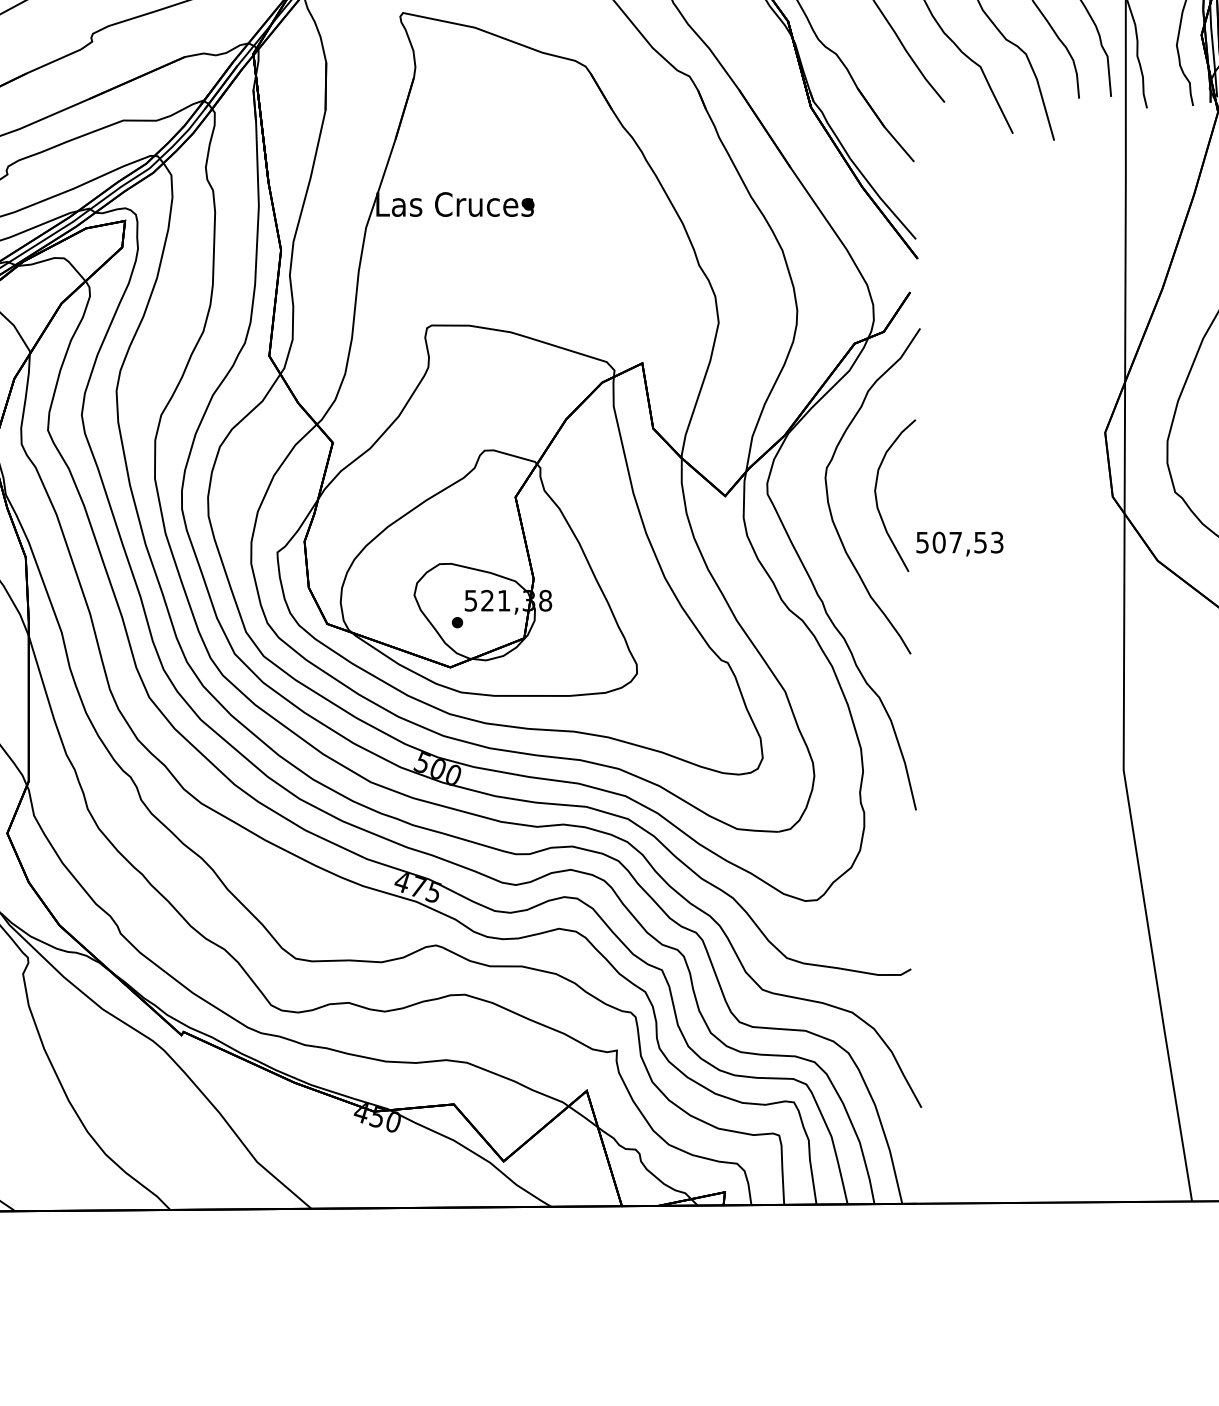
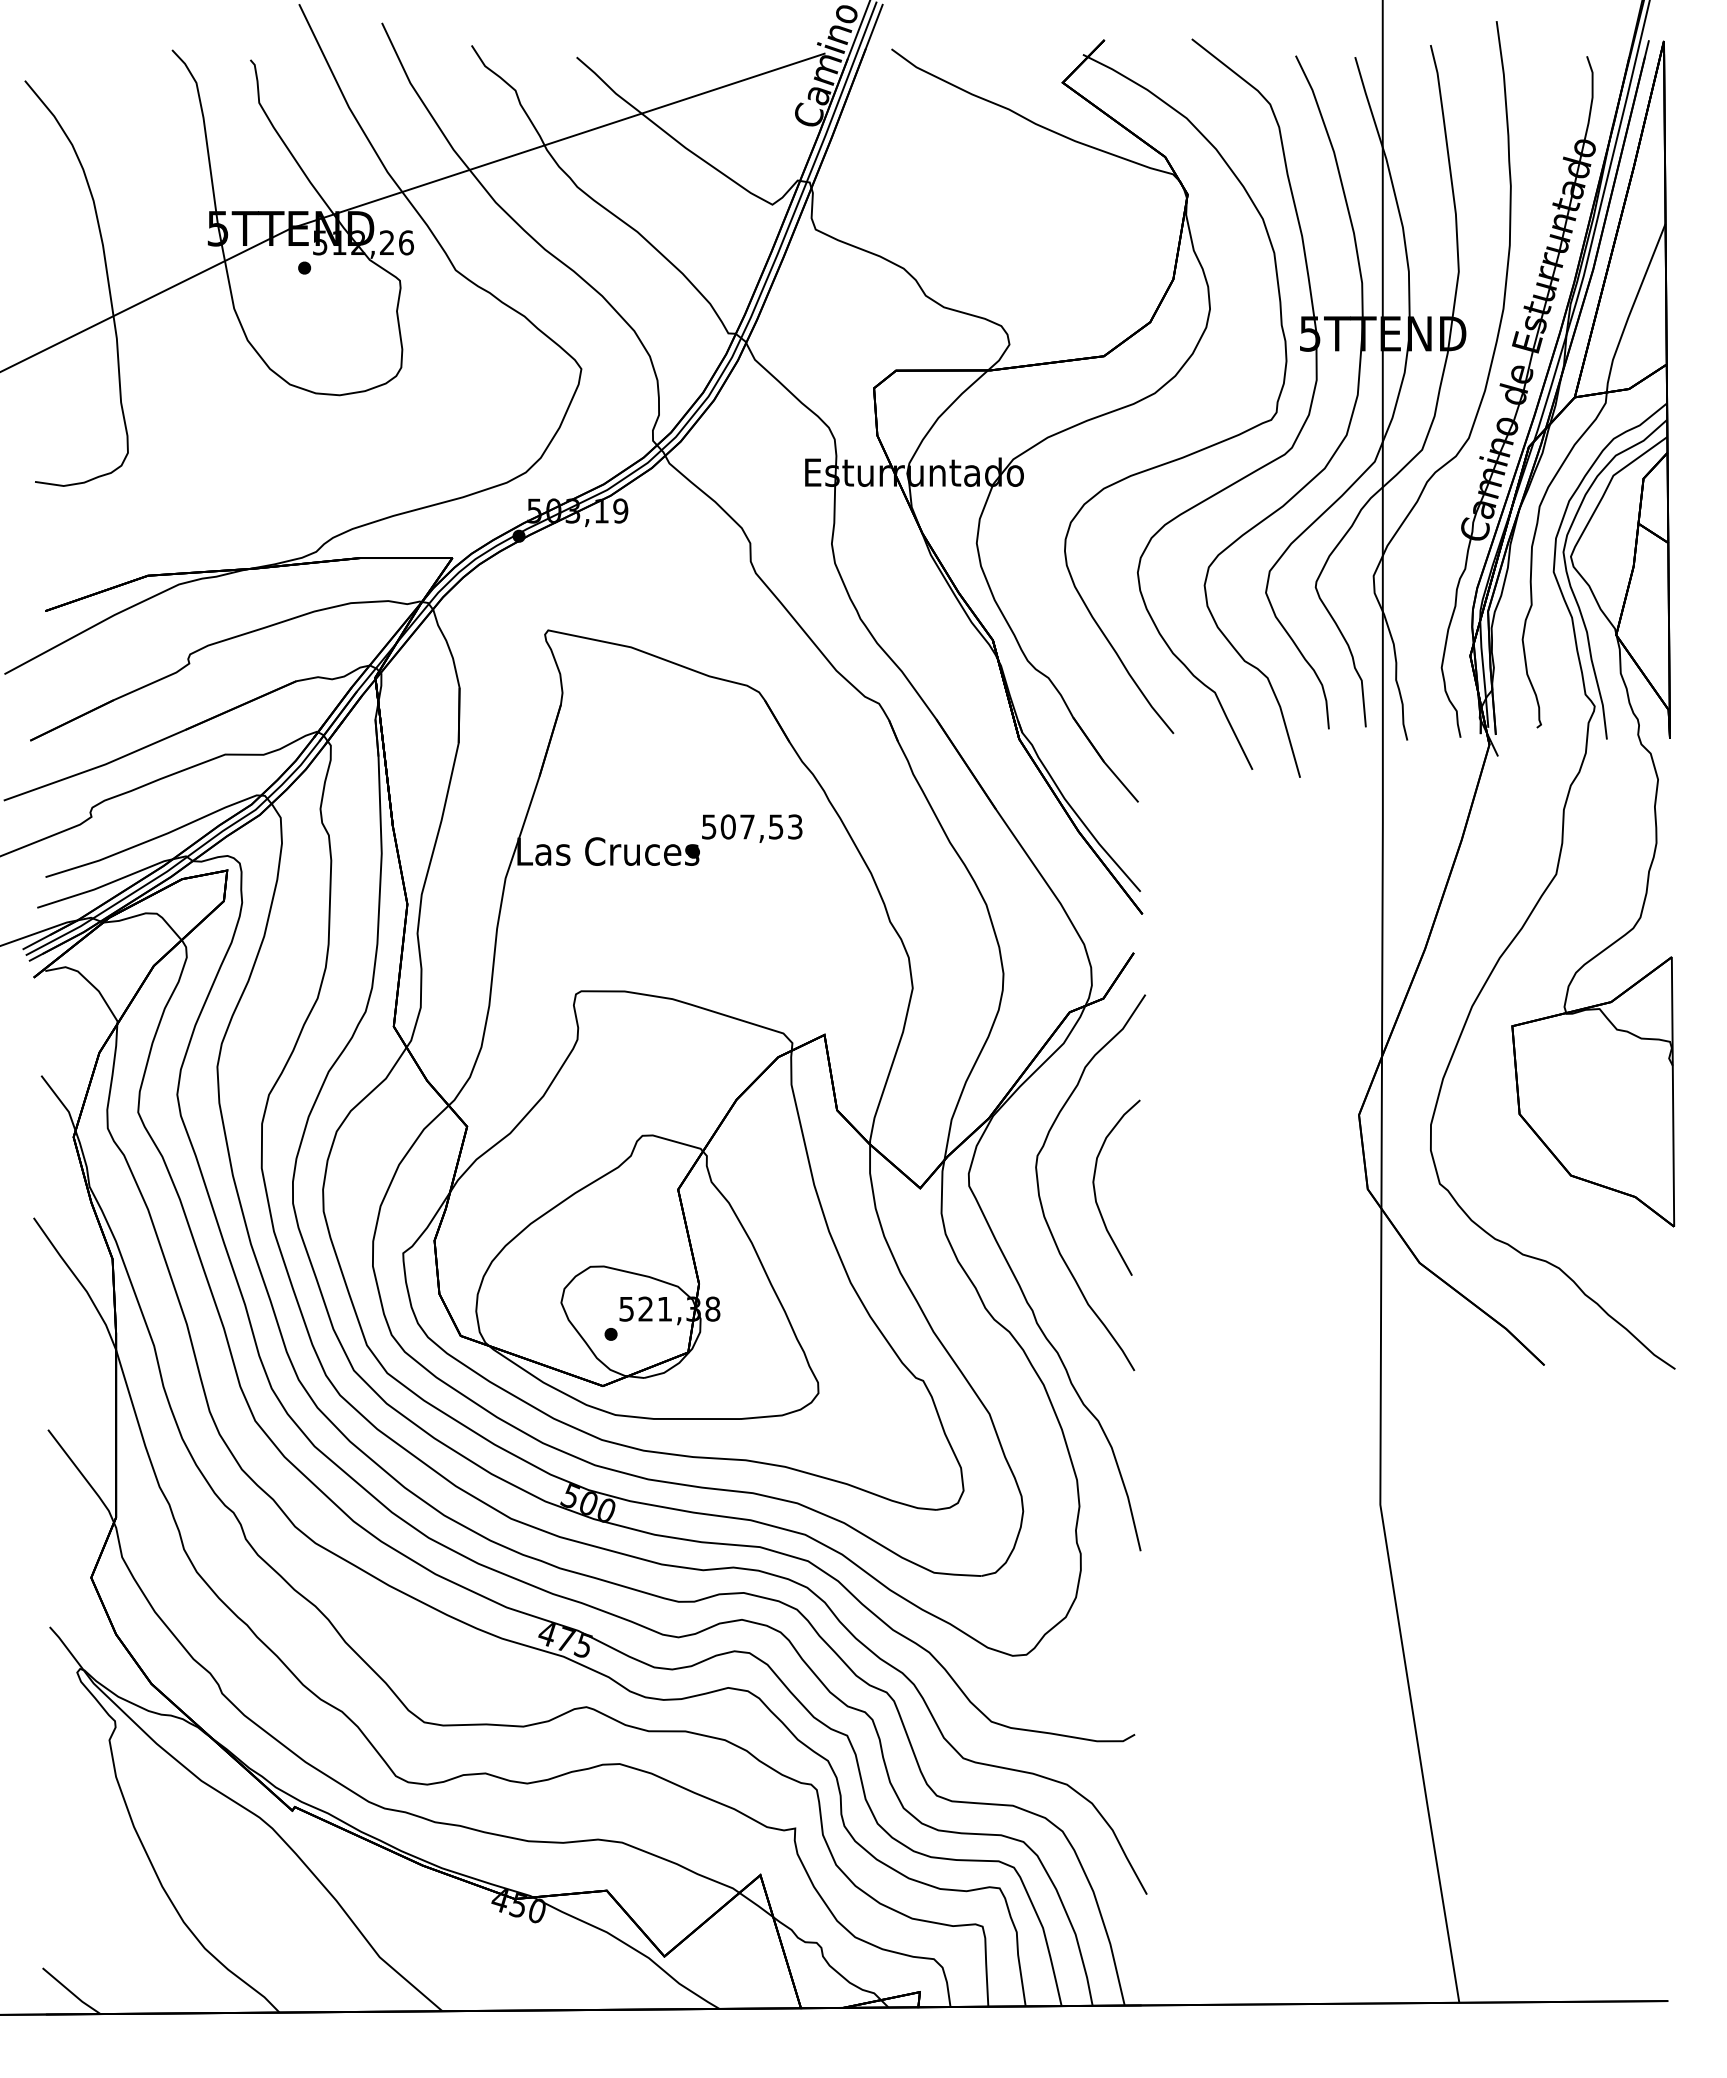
text: (960, 543) -> (752, 828), moved

